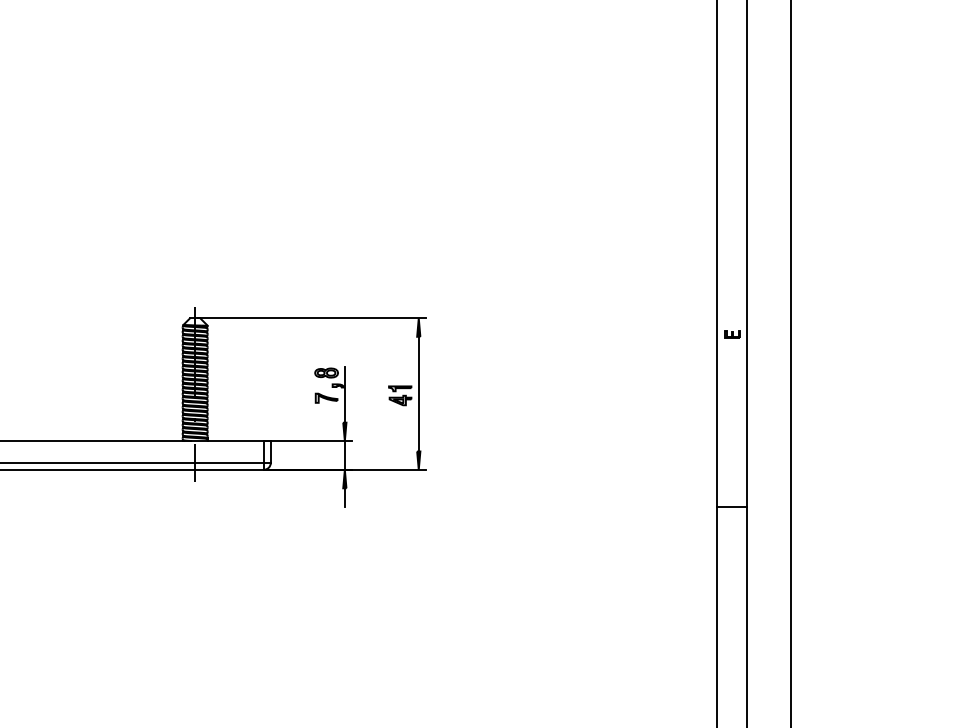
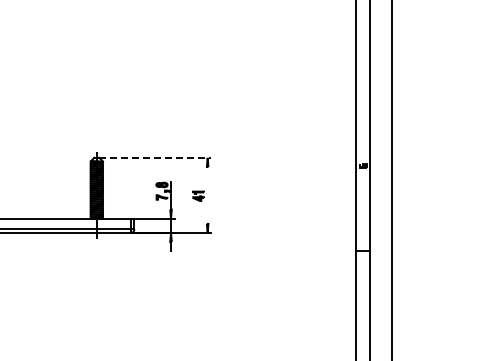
line: (313, 317) -> (155, 157), solid -> dashed
line: (418, 394) -> (207, 195), removed

